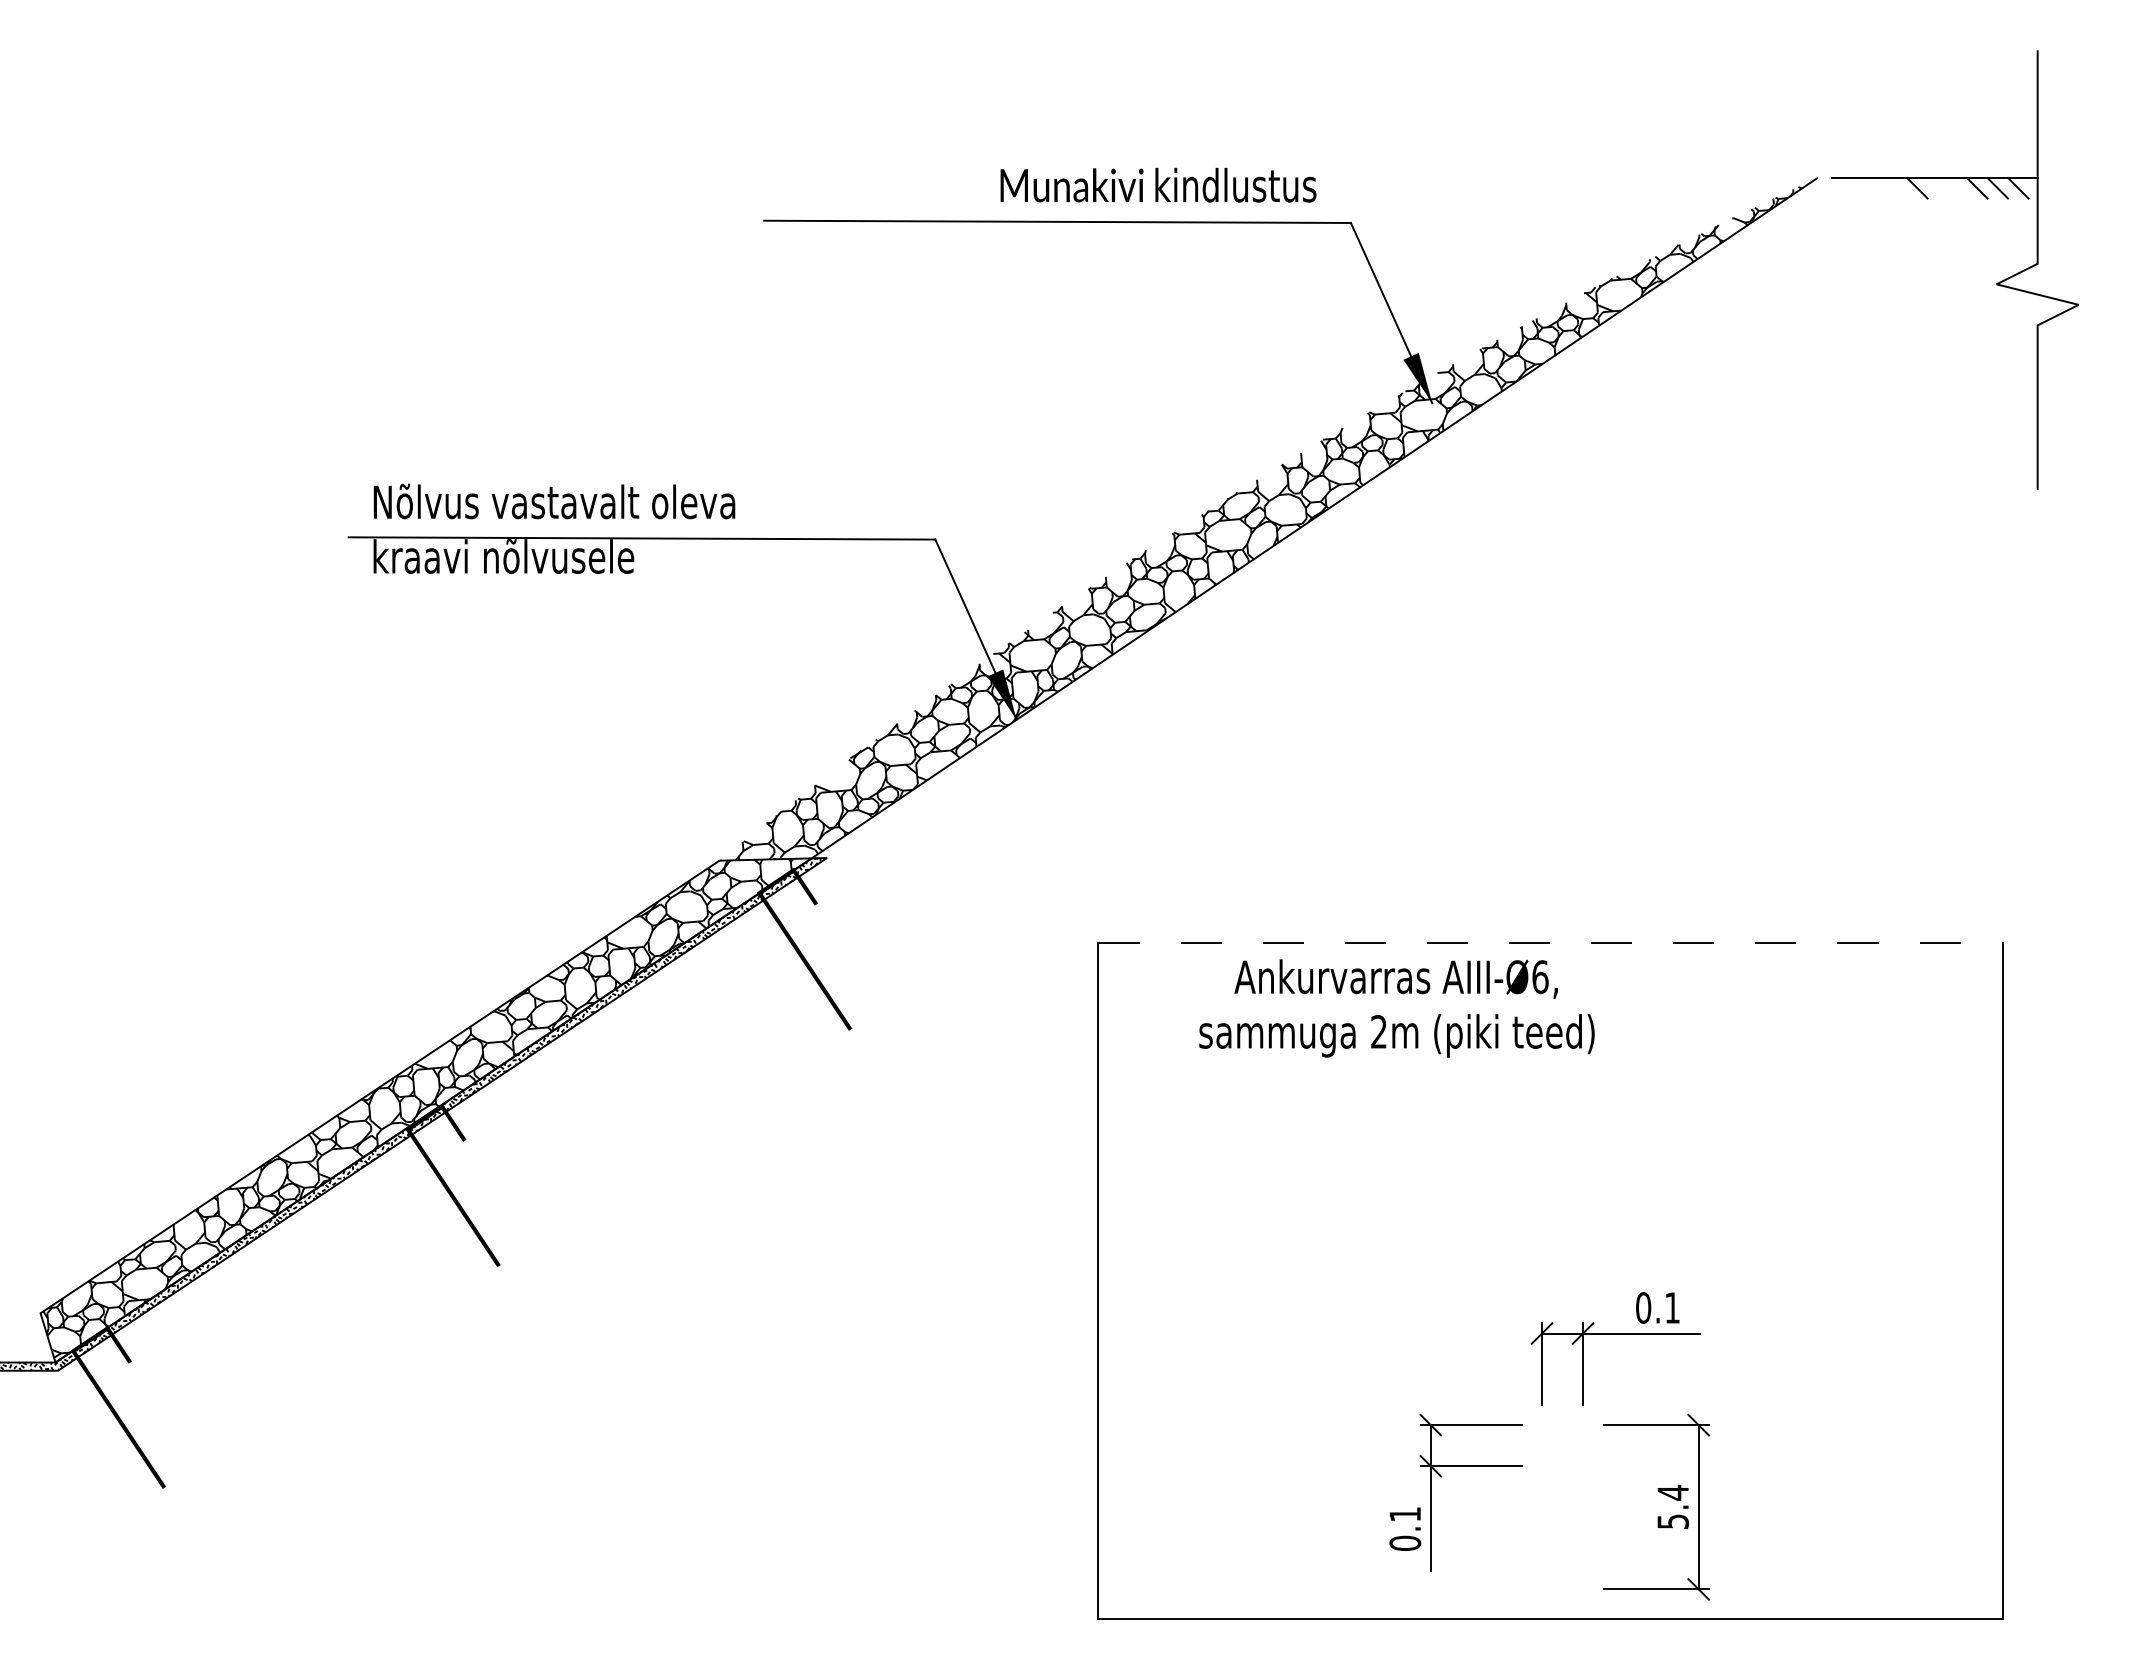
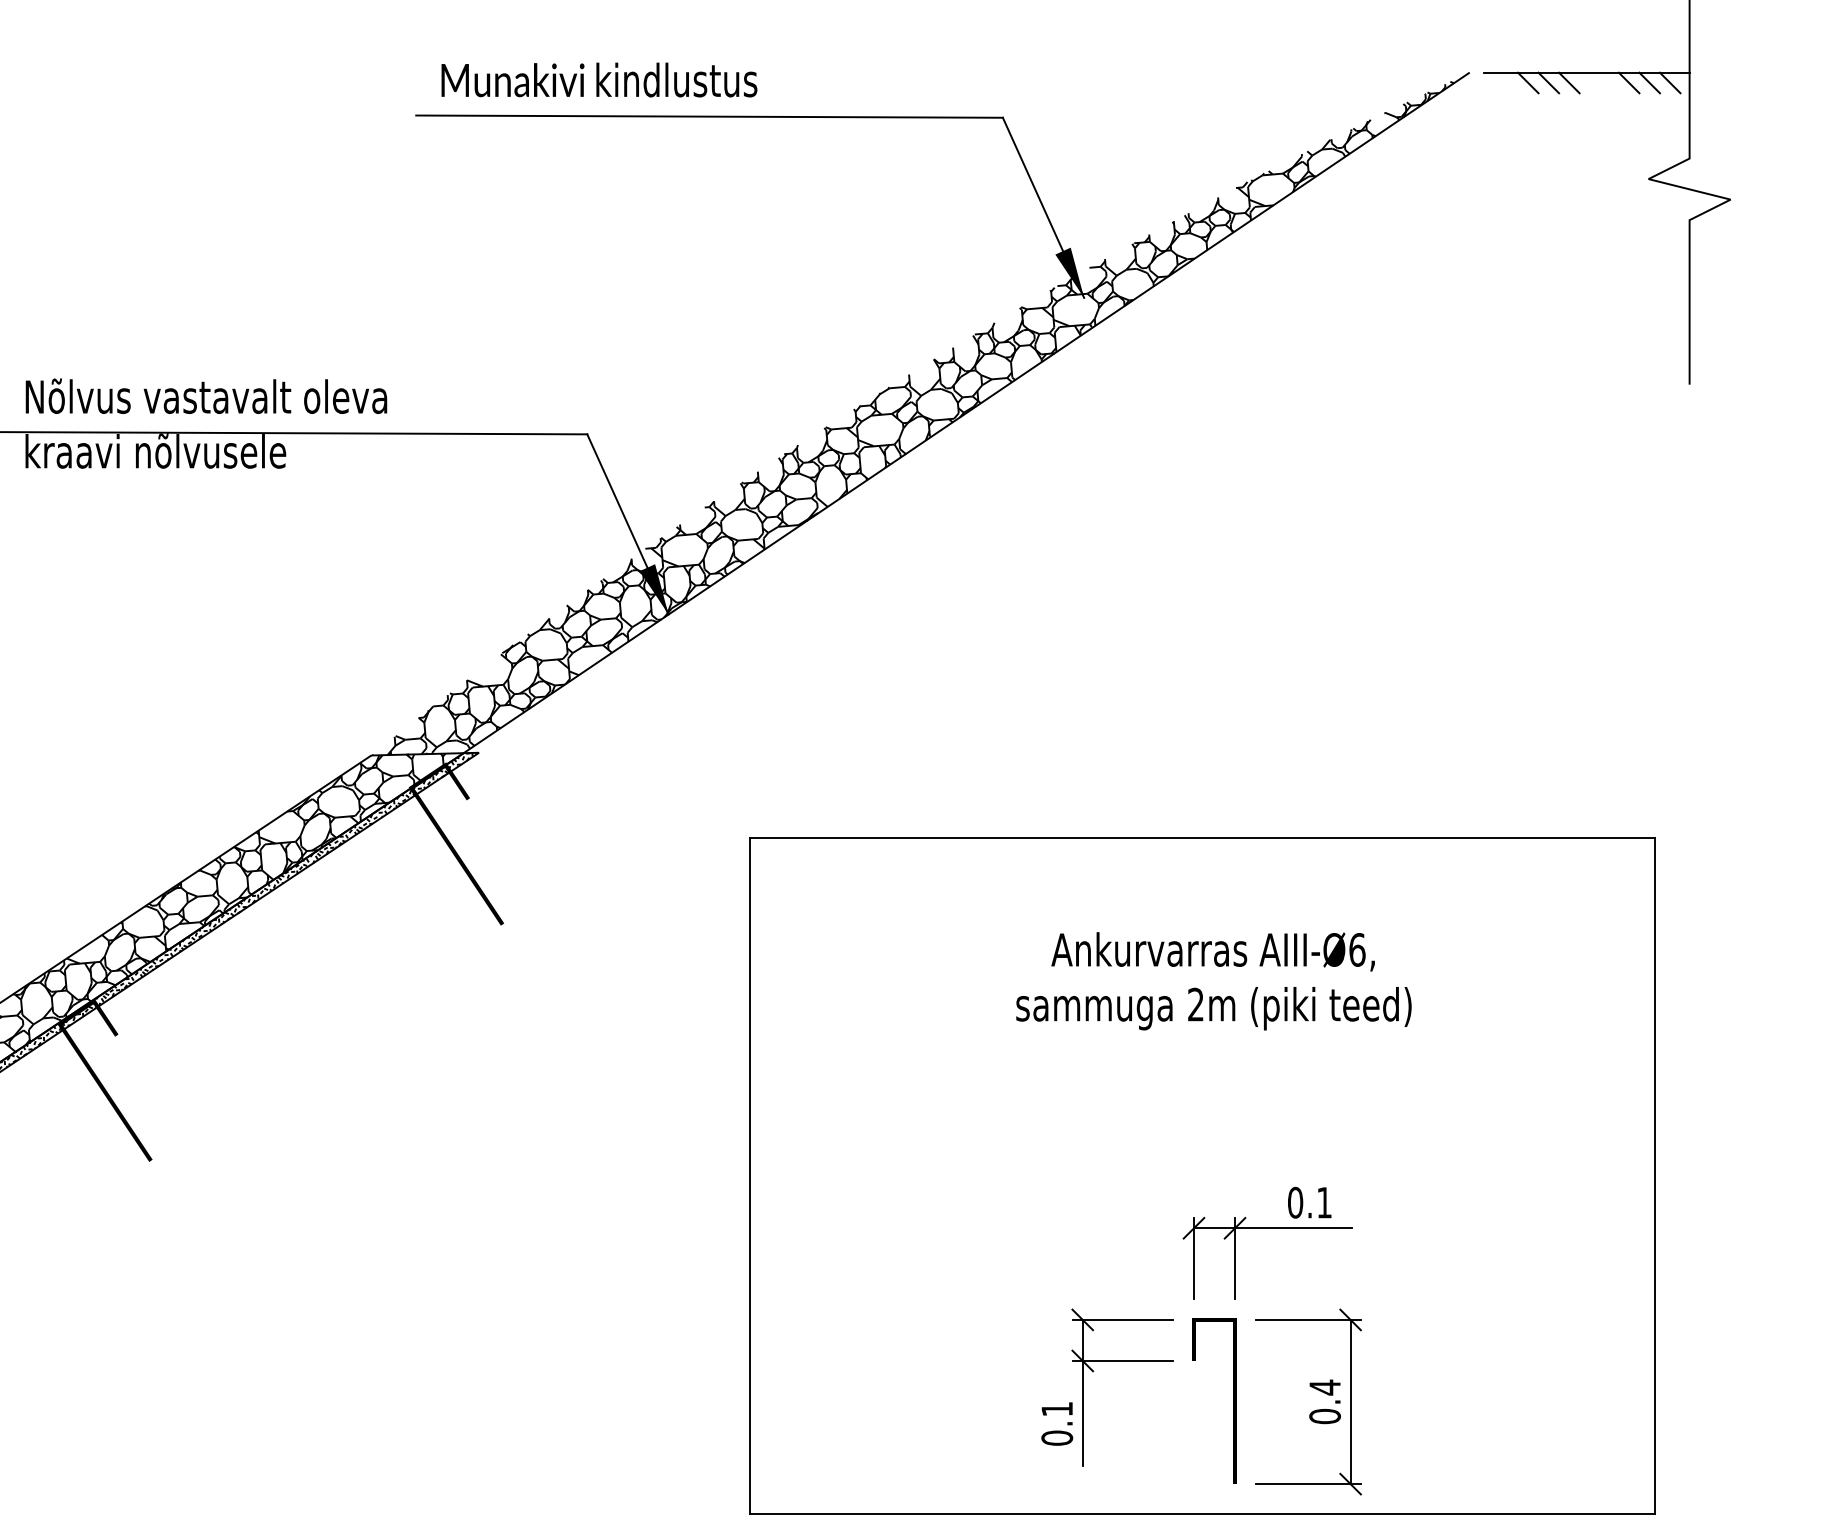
text: (1158, 184) -> (599, 79), moved
line: (1876, 187) -> (1528, 82), added
line: (1896, 187) -> (1548, 82), added
line: (1551, 943) -> (1203, 838), dashed -> solid
text: (1396, 1008) -> (1213, 981), moved
line: (1581, 1505) -> (1233, 1400), added
text: (1673, 1521) -> (1325, 1416), 5.4 -> 0.4

